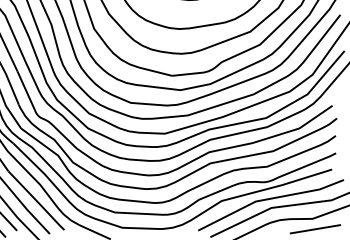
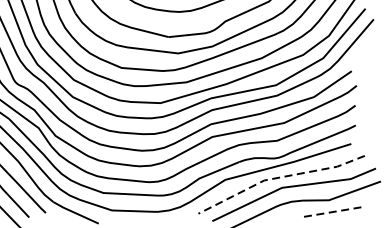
line: (269, 198) -> (279, 177), solid -> dashed
line: (315, 229) -> (332, 212), solid -> dashed

